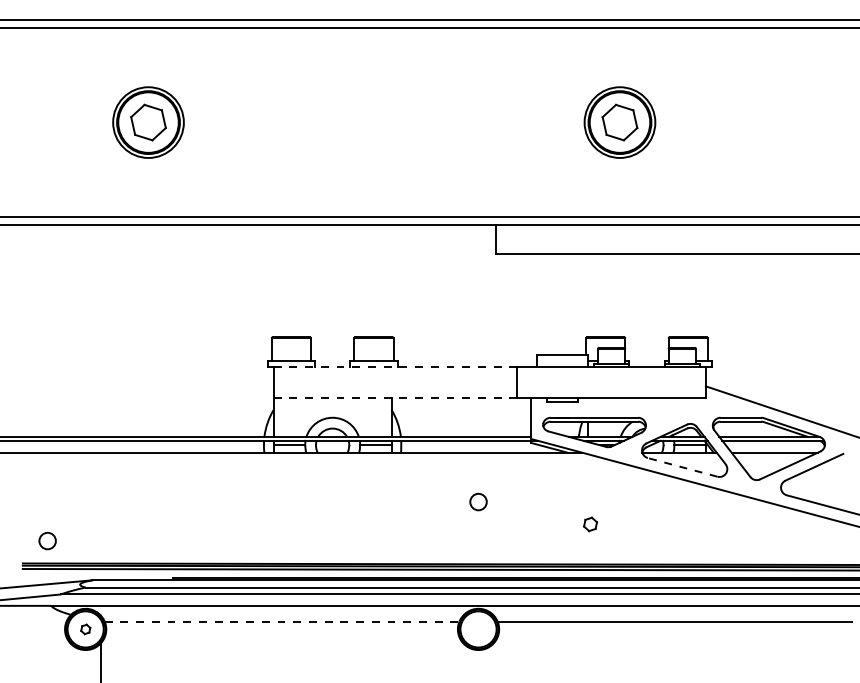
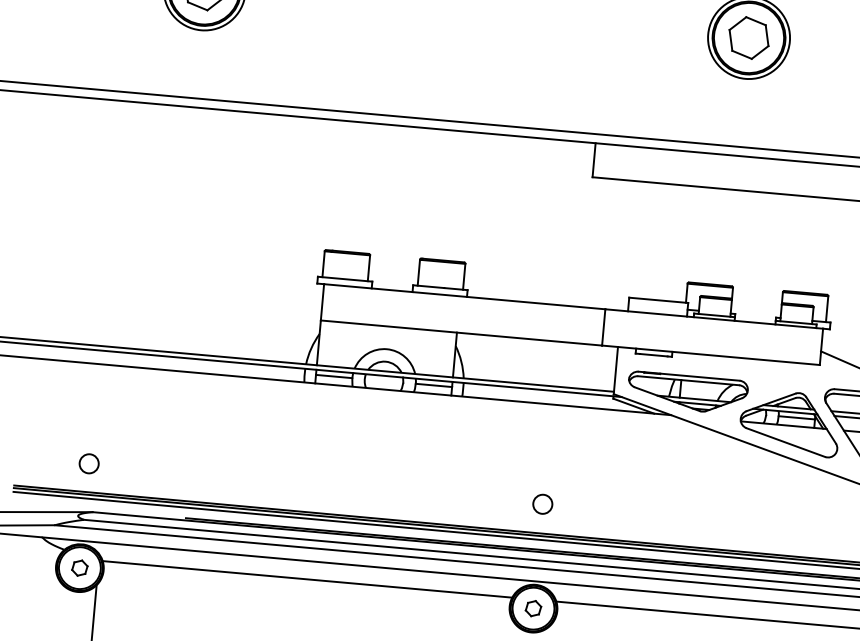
line: (395, 366) -> (464, 296), dashed -> solid
line: (395, 398) -> (461, 333), dashed -> solid
line: (682, 467) -> (785, 442), dashed -> solid
circle: (478, 501) -> (542, 503), moved
part: (590, 524) -> (533, 608), moved
circle: (47, 540) -> (89, 463), moved
line: (282, 621) -> (307, 579), dashed -> solid
part: (85, 629) -> (79, 568), size x1.43

